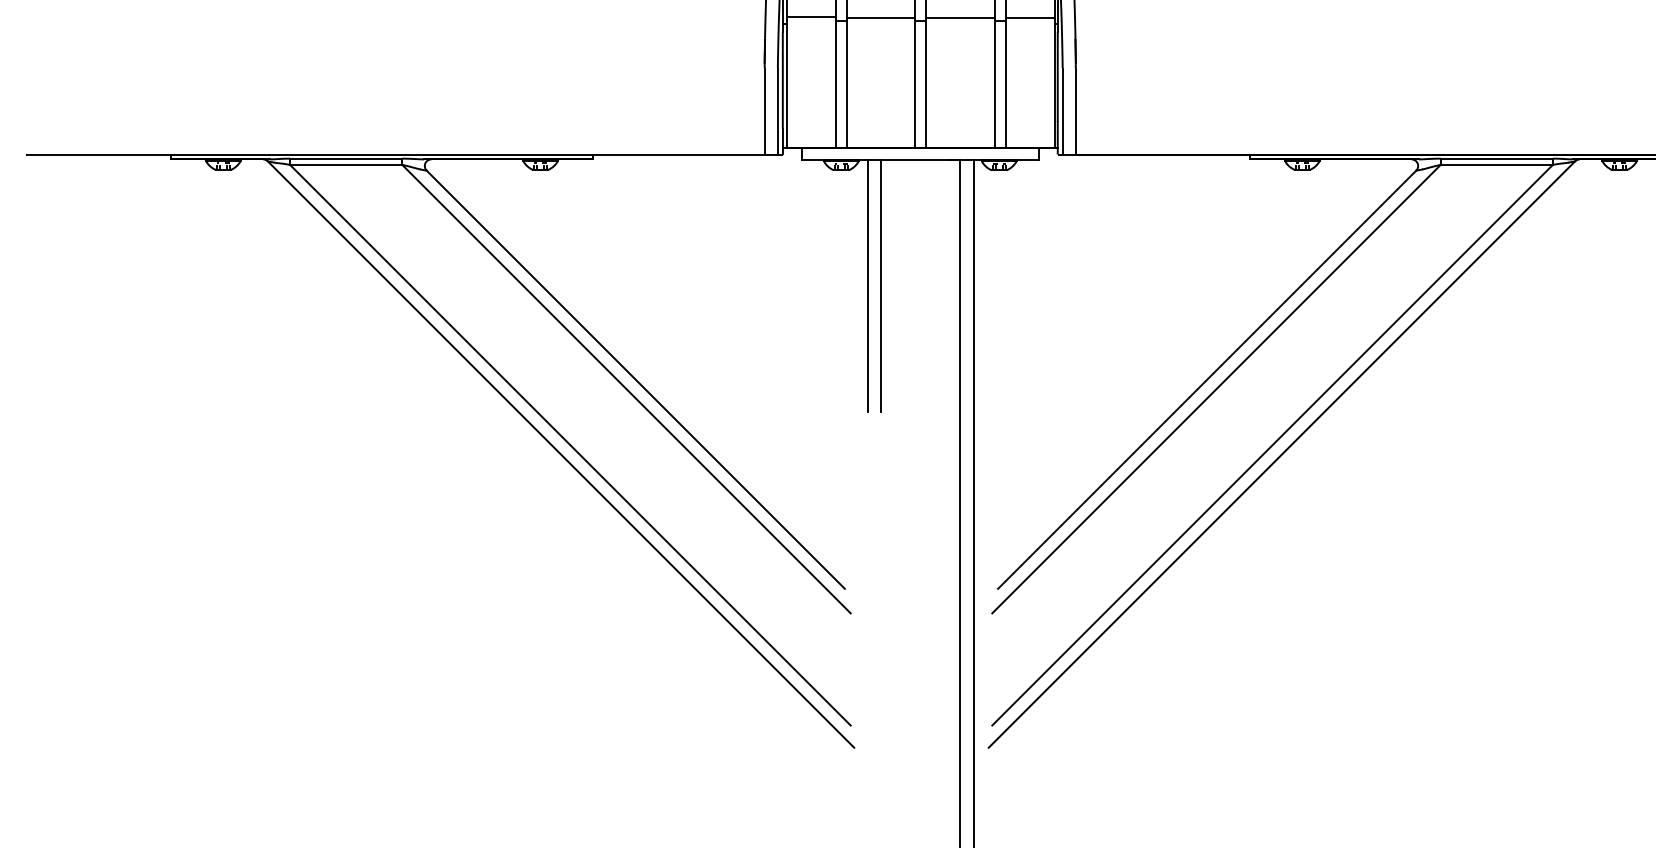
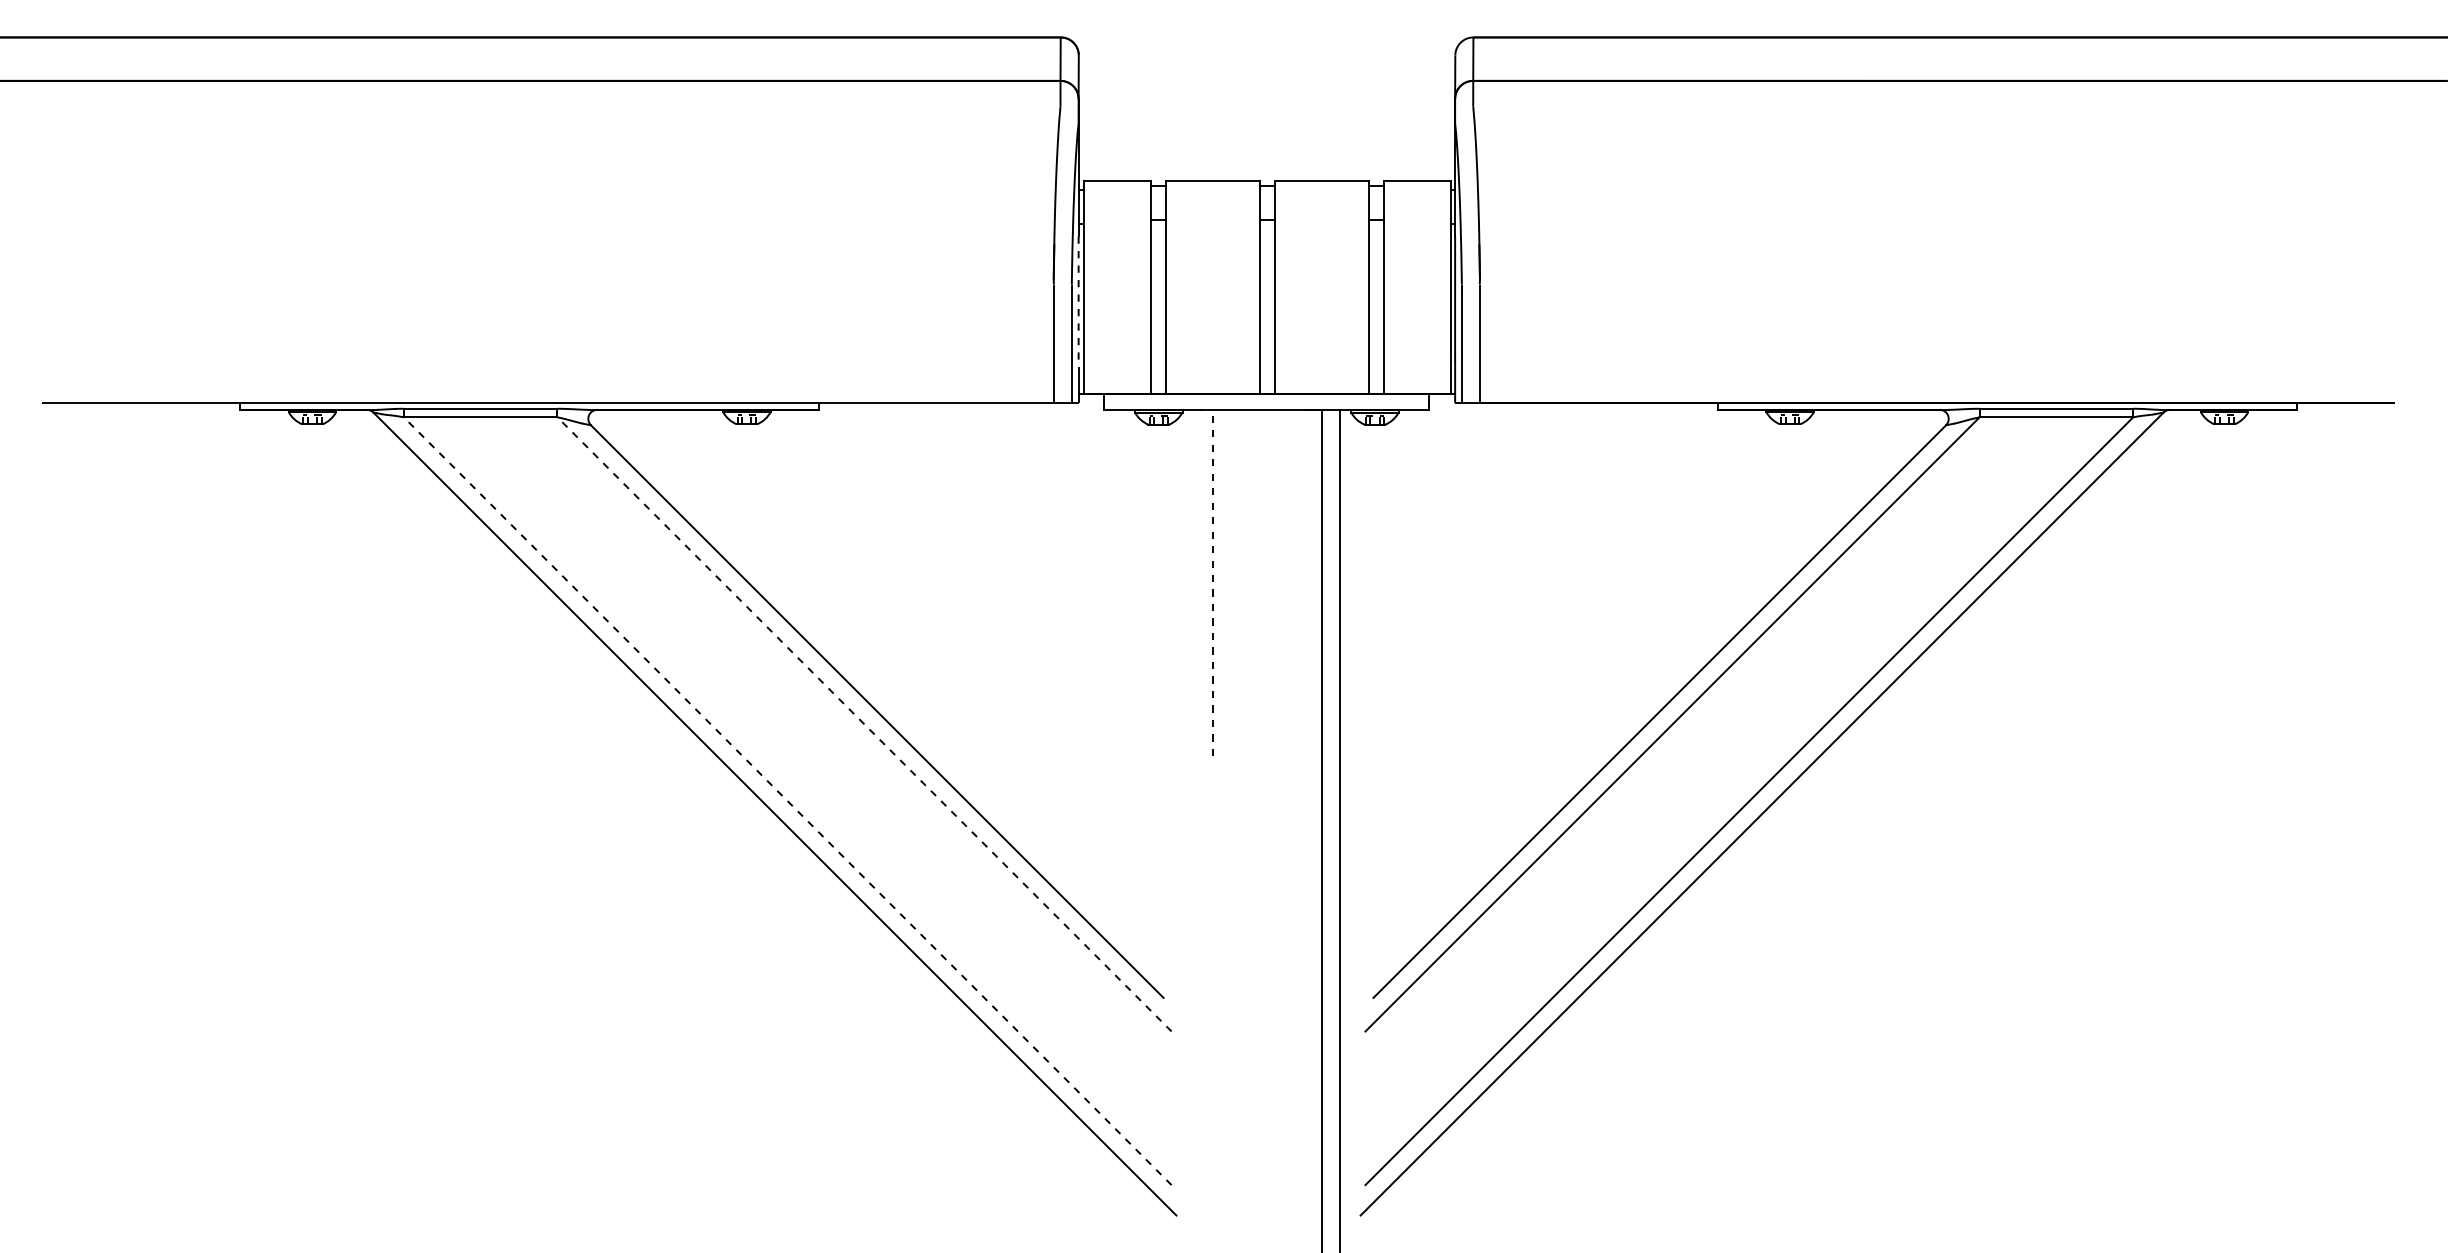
line: (811, 17) -> (1117, 215), removed
line: (881, 17) -> (1213, 215), removed
line: (960, 17) -> (1321, 215), removed
line: (1030, 17) -> (1417, 215), removed
line: (782, 81) -> (1078, 302), solid -> dashed
line: (867, 286) -> (1194, 583), removed
line: (881, 286) -> (1213, 583), solid -> dashed
line: (626, 389) -> (864, 724), solid -> dashed
line: (570, 445) -> (787, 801), solid -> dashed

